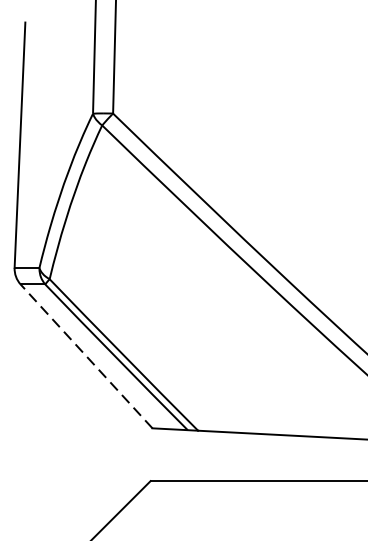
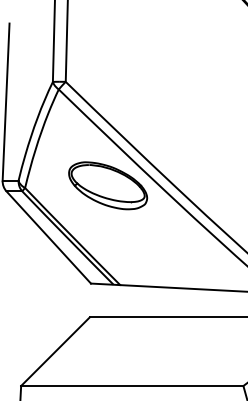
part: (179, 275) -> (108, 185), added
line: (86, 356) -> (48, 237), dashed -> solid

